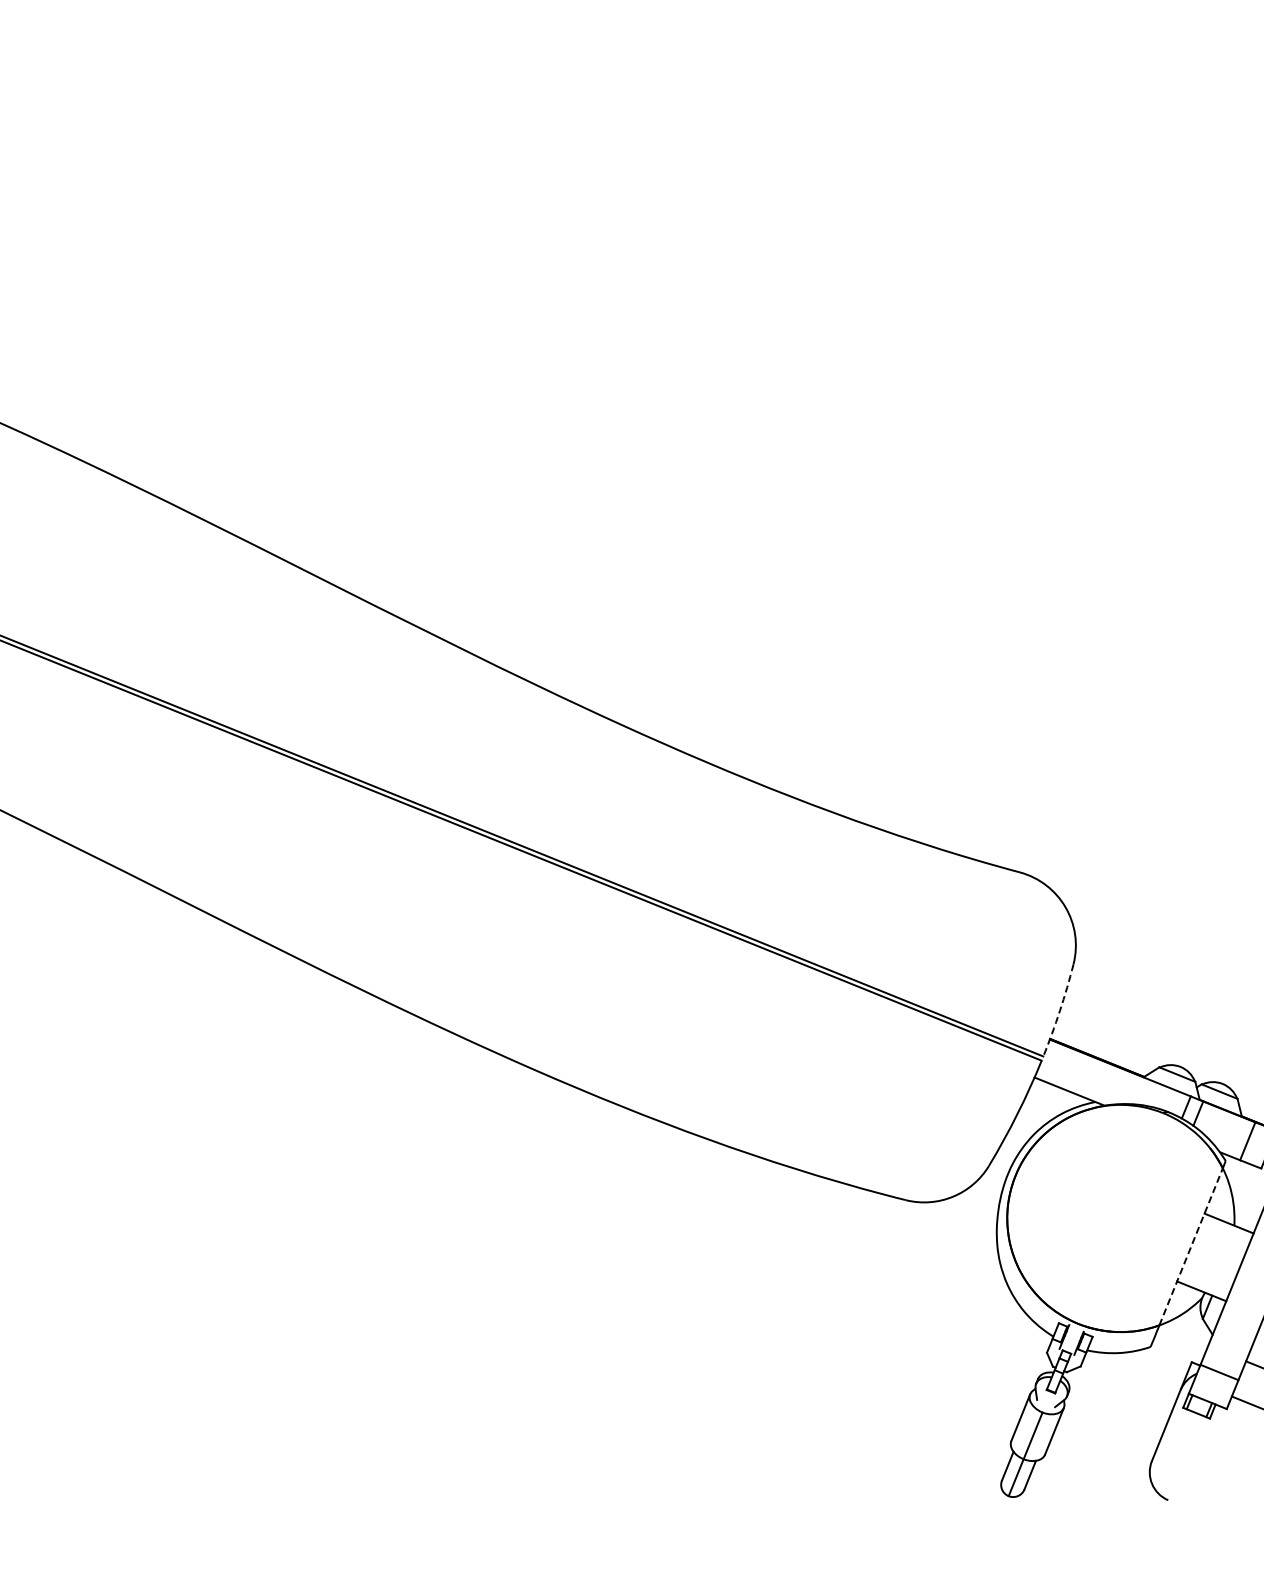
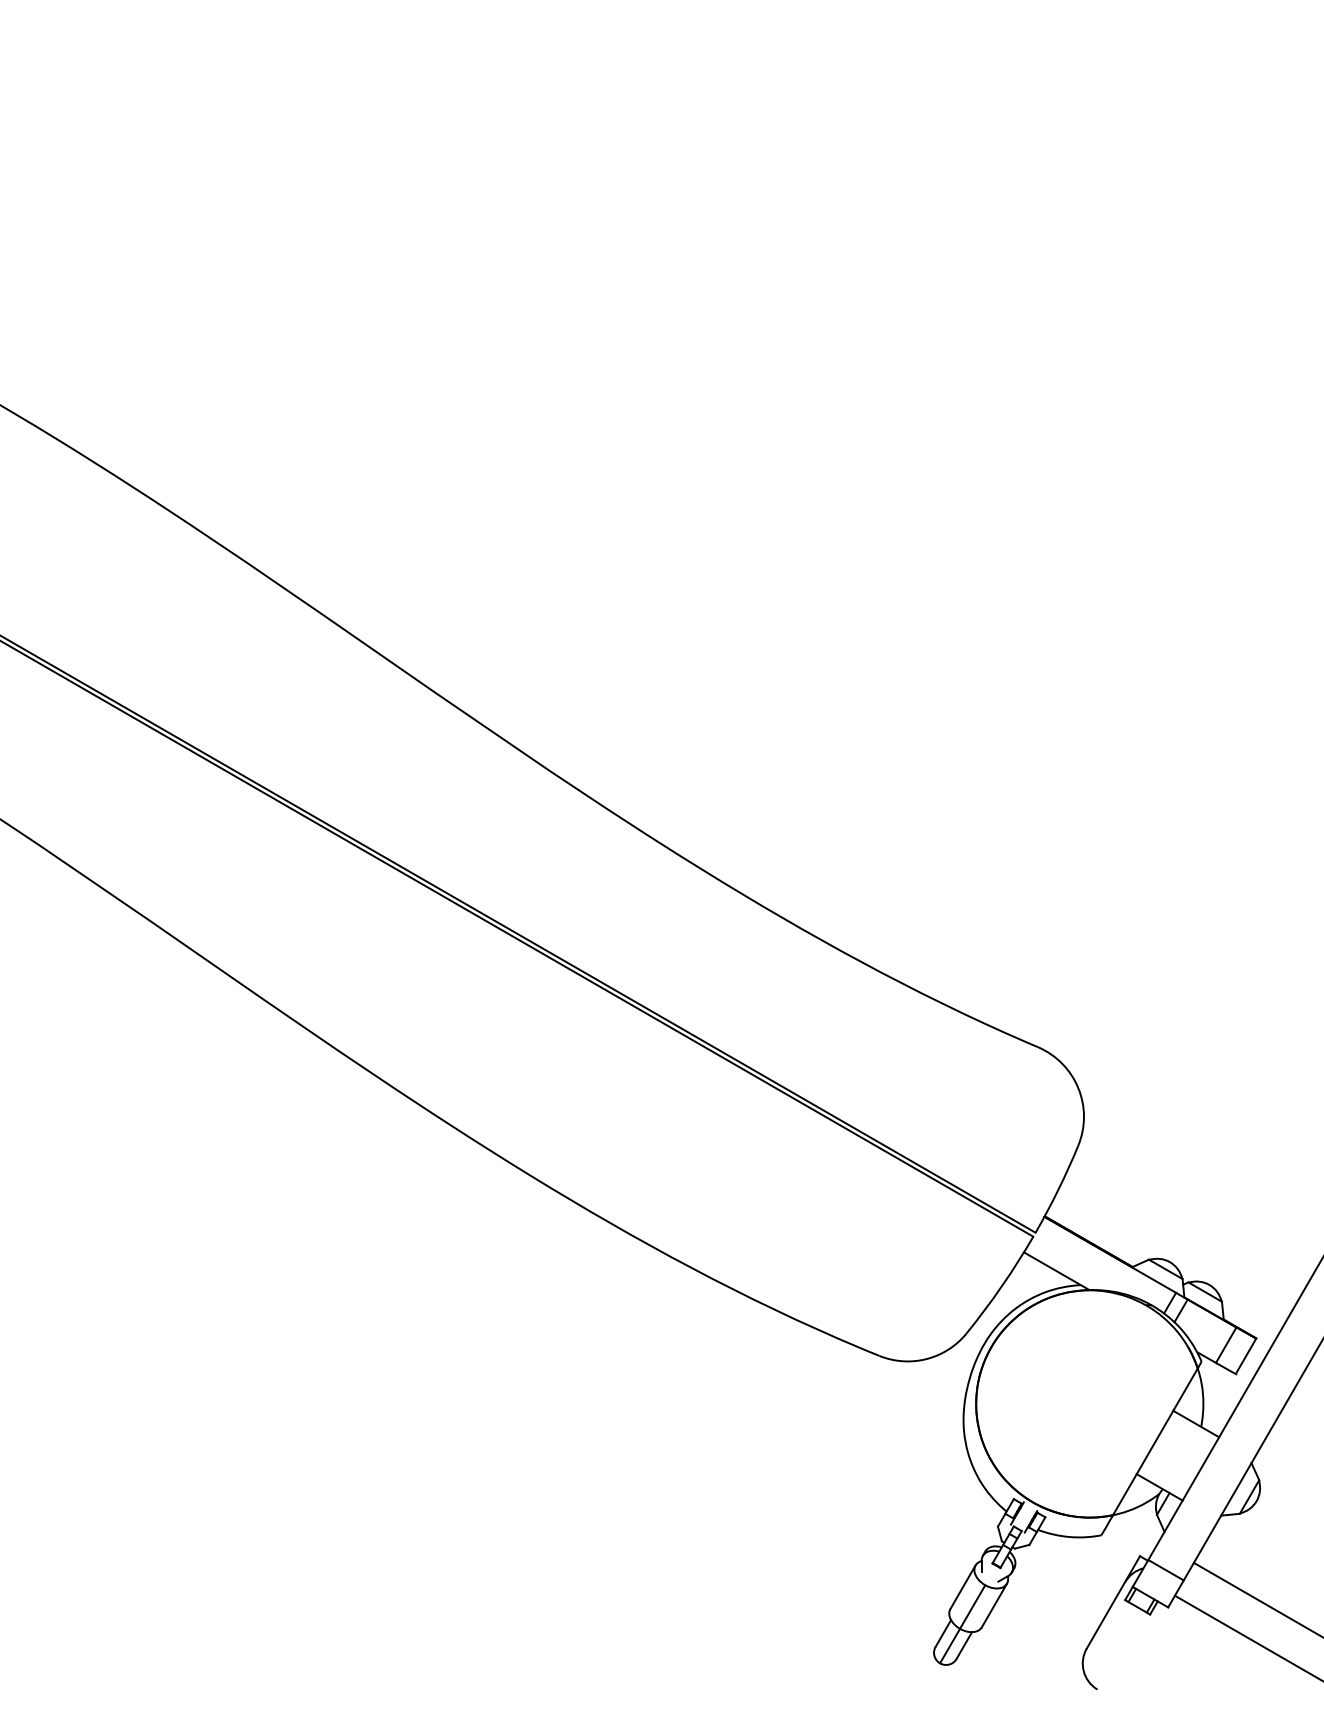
arc: (1060, 1010) -> (1058, 1189), dashed -> solid
line: (1191, 1246) -> (1155, 1441), dashed -> solid

